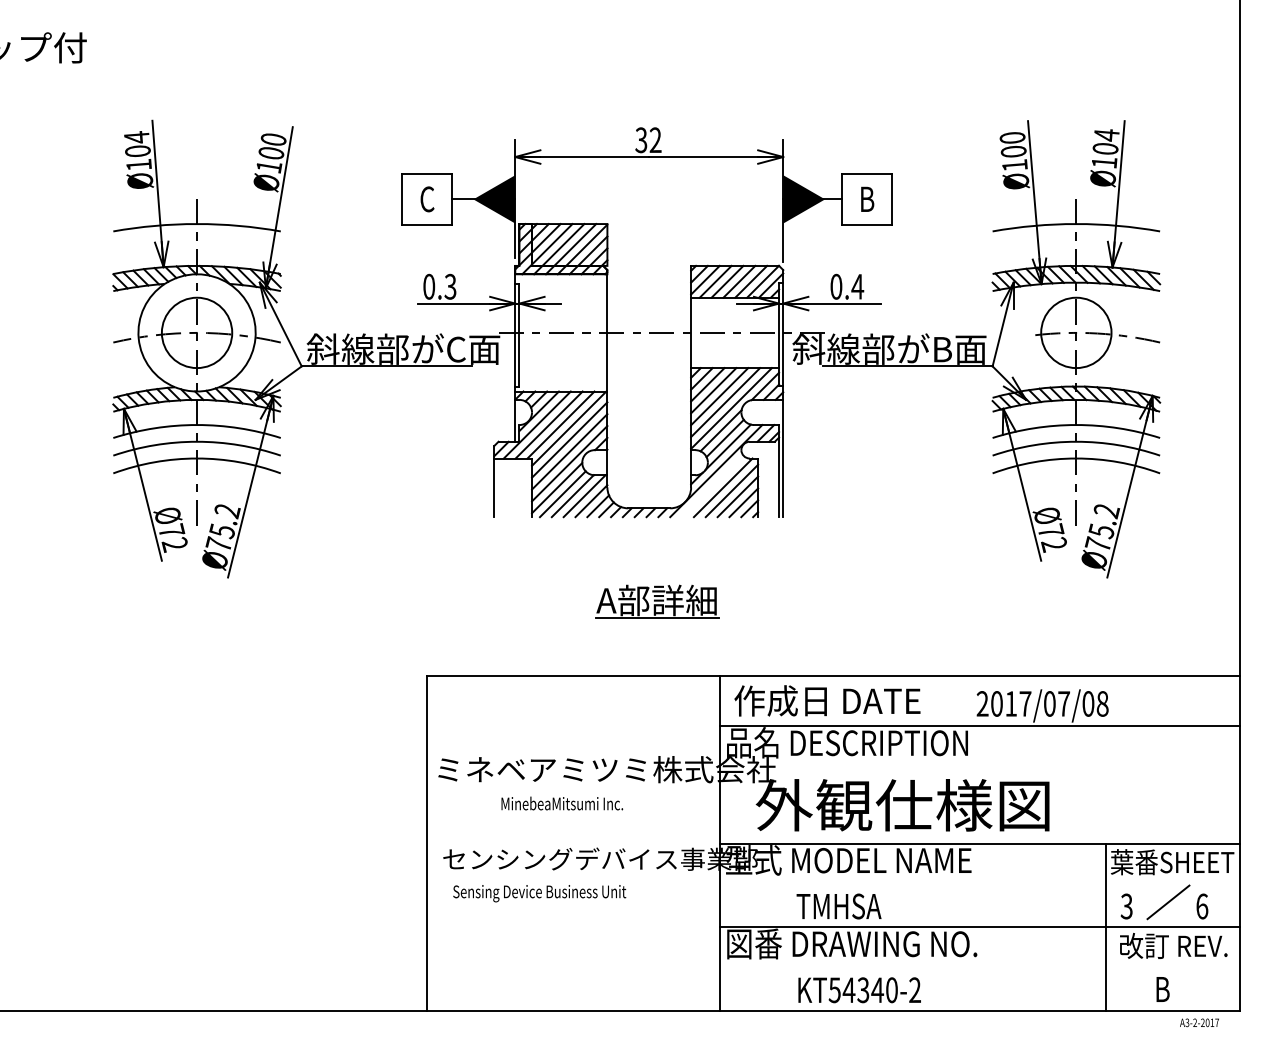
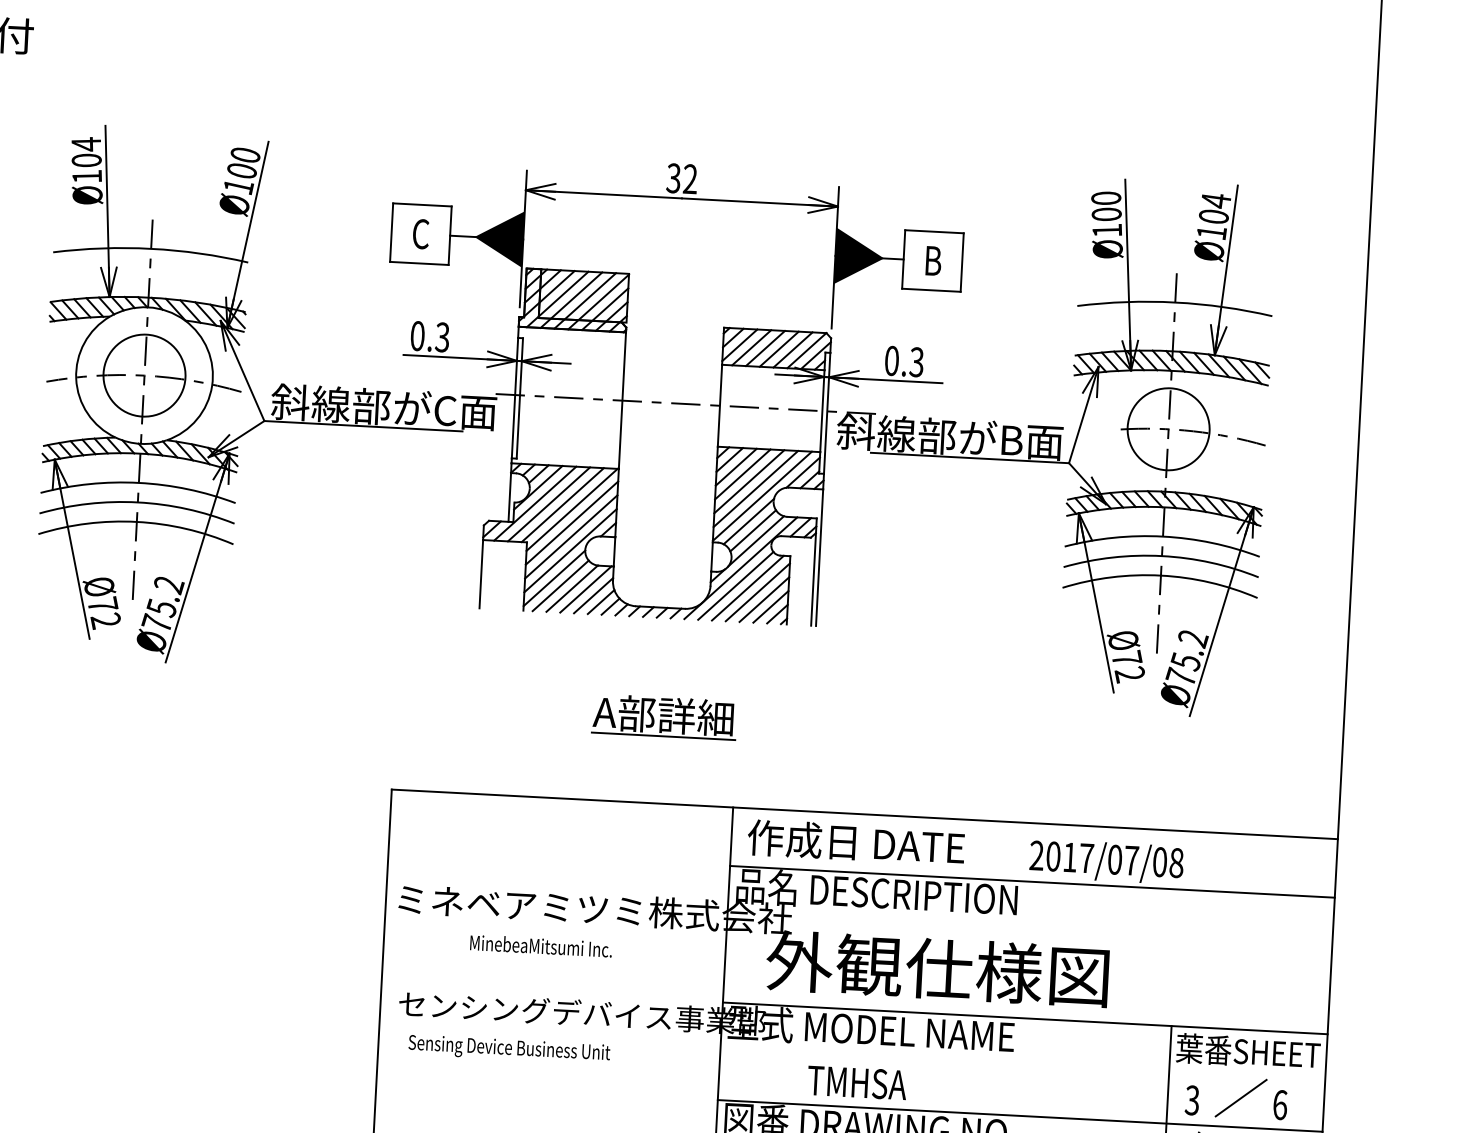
text: (857, 286) -> (916, 361), 0.4 -> 0.3
line: (712, 486) -> (735, 585), added

